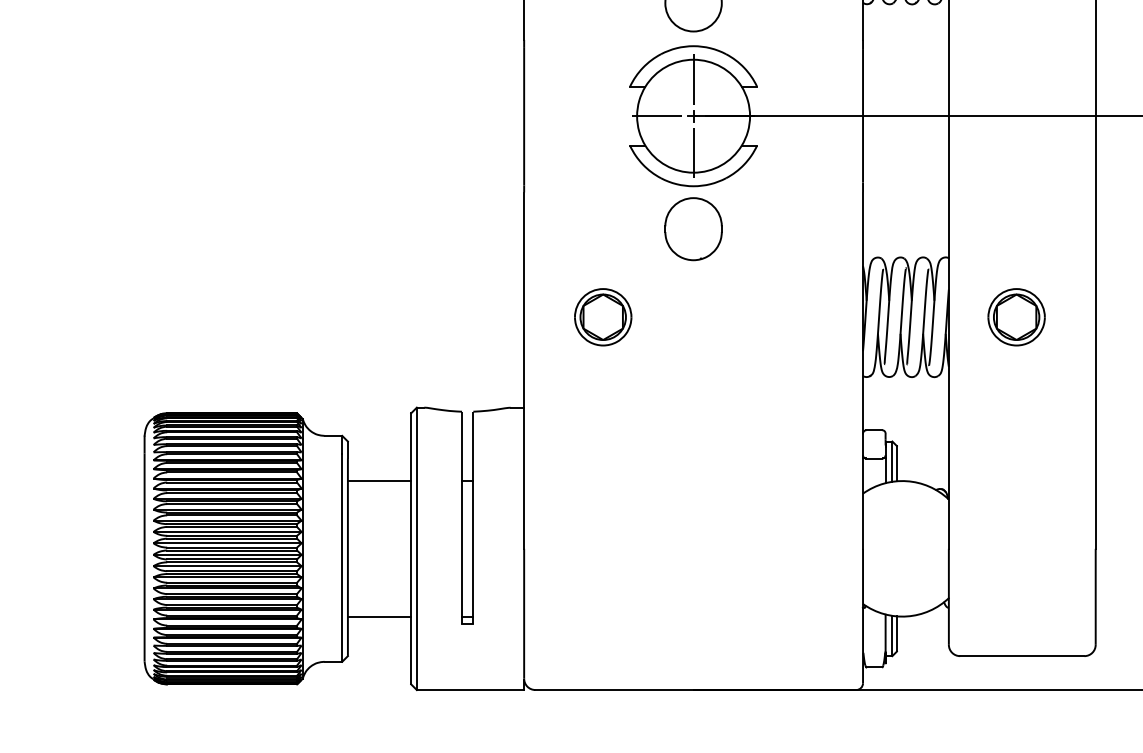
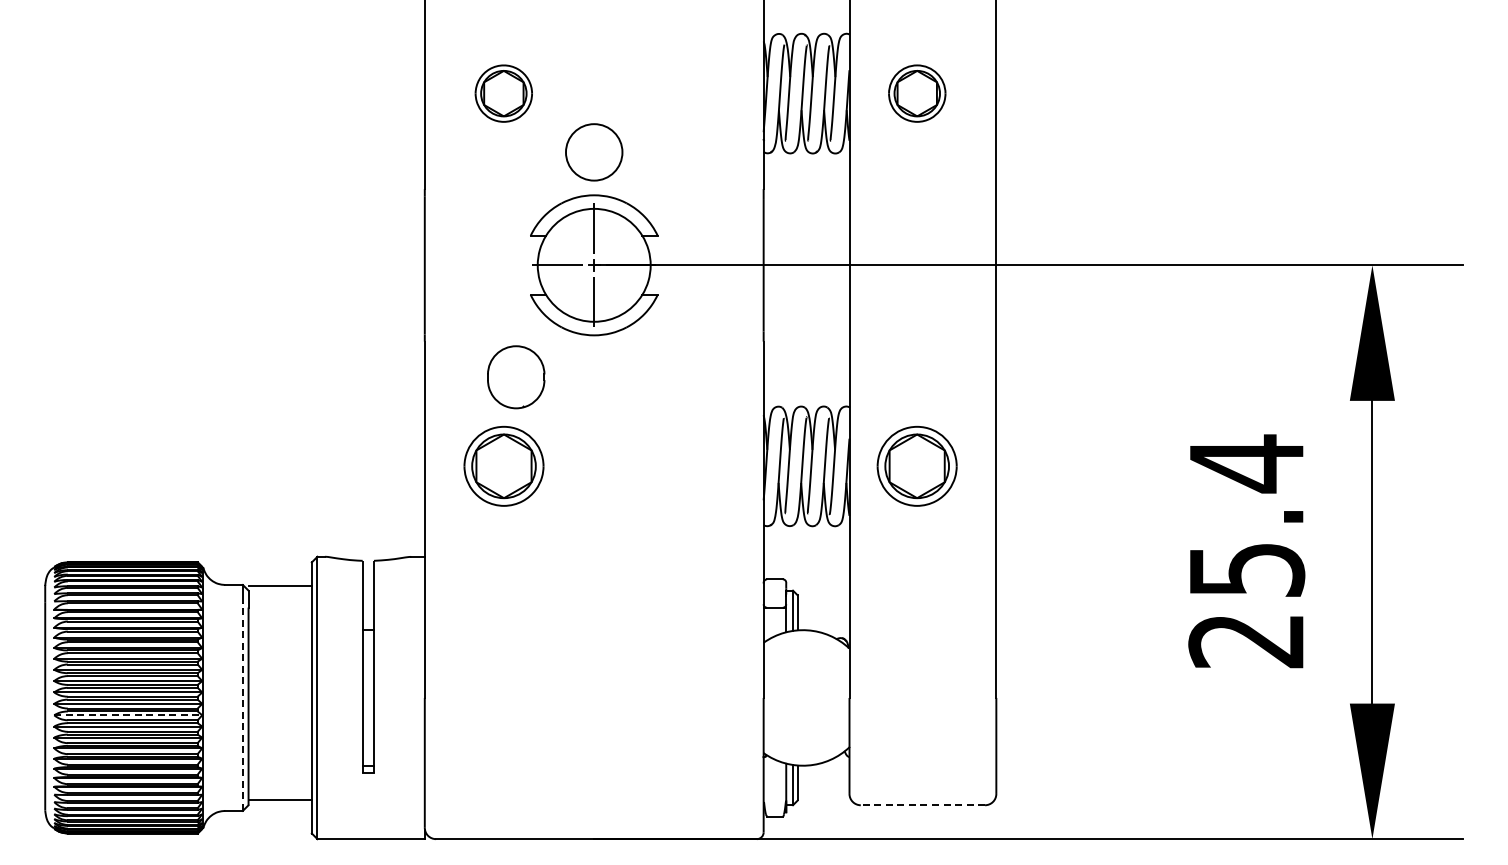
part: (693, 229) -> (516, 377), moved
part: (602, 317) -> (503, 466), size x1.4
part: (1016, 317) -> (917, 466), size x1.4
line: (378, 481) -> (279, 586), moved
line: (341, 557) -> (242, 706), solid -> dashed
line: (227, 566) -> (128, 715), solid -> dashed
line: (378, 616) -> (279, 799), moved
line: (1021, 656) -> (922, 805), solid -> dashed

